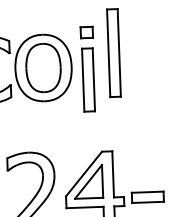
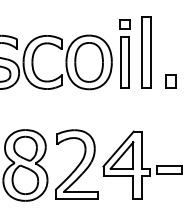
part: (87, 68) -> (124, 53), moved
part: (145, 87) -> (170, 81), added

